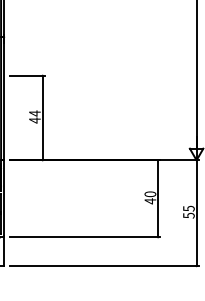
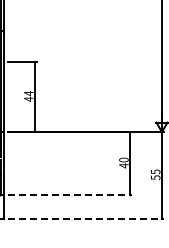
line: (85, 237) -> (70, 195), solid -> dashed
line: (103, 266) -> (85, 219), solid -> dashed

